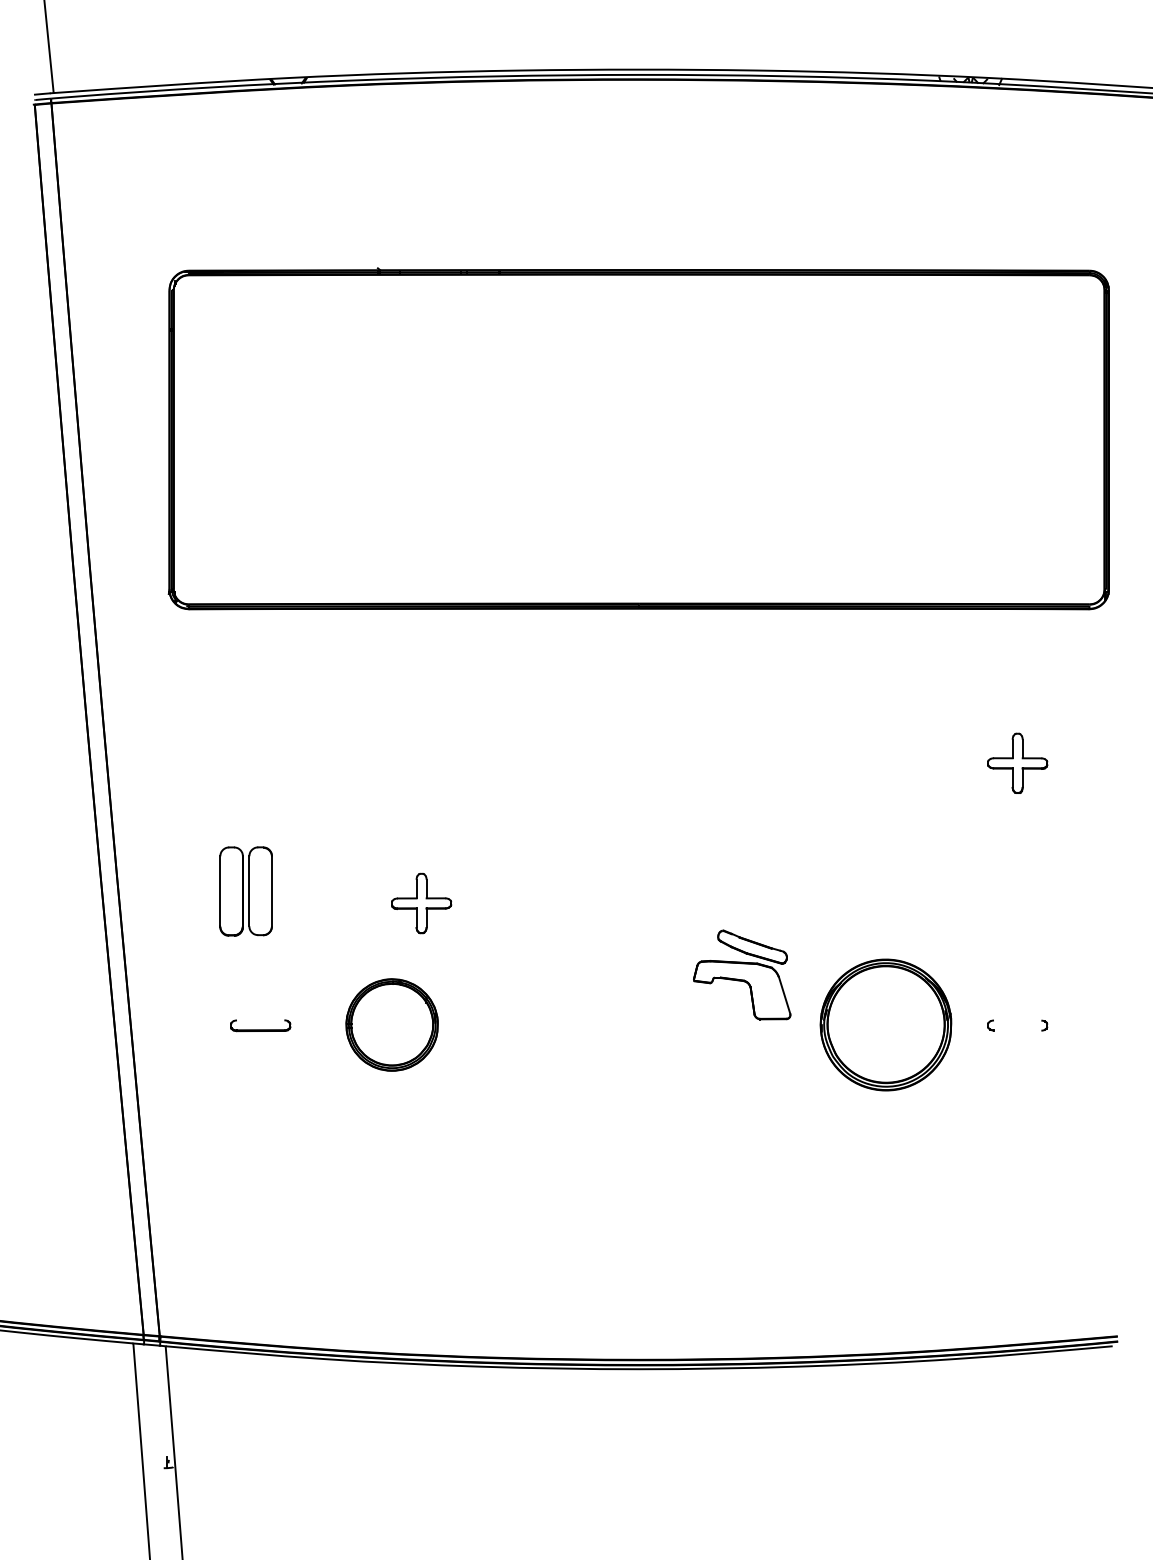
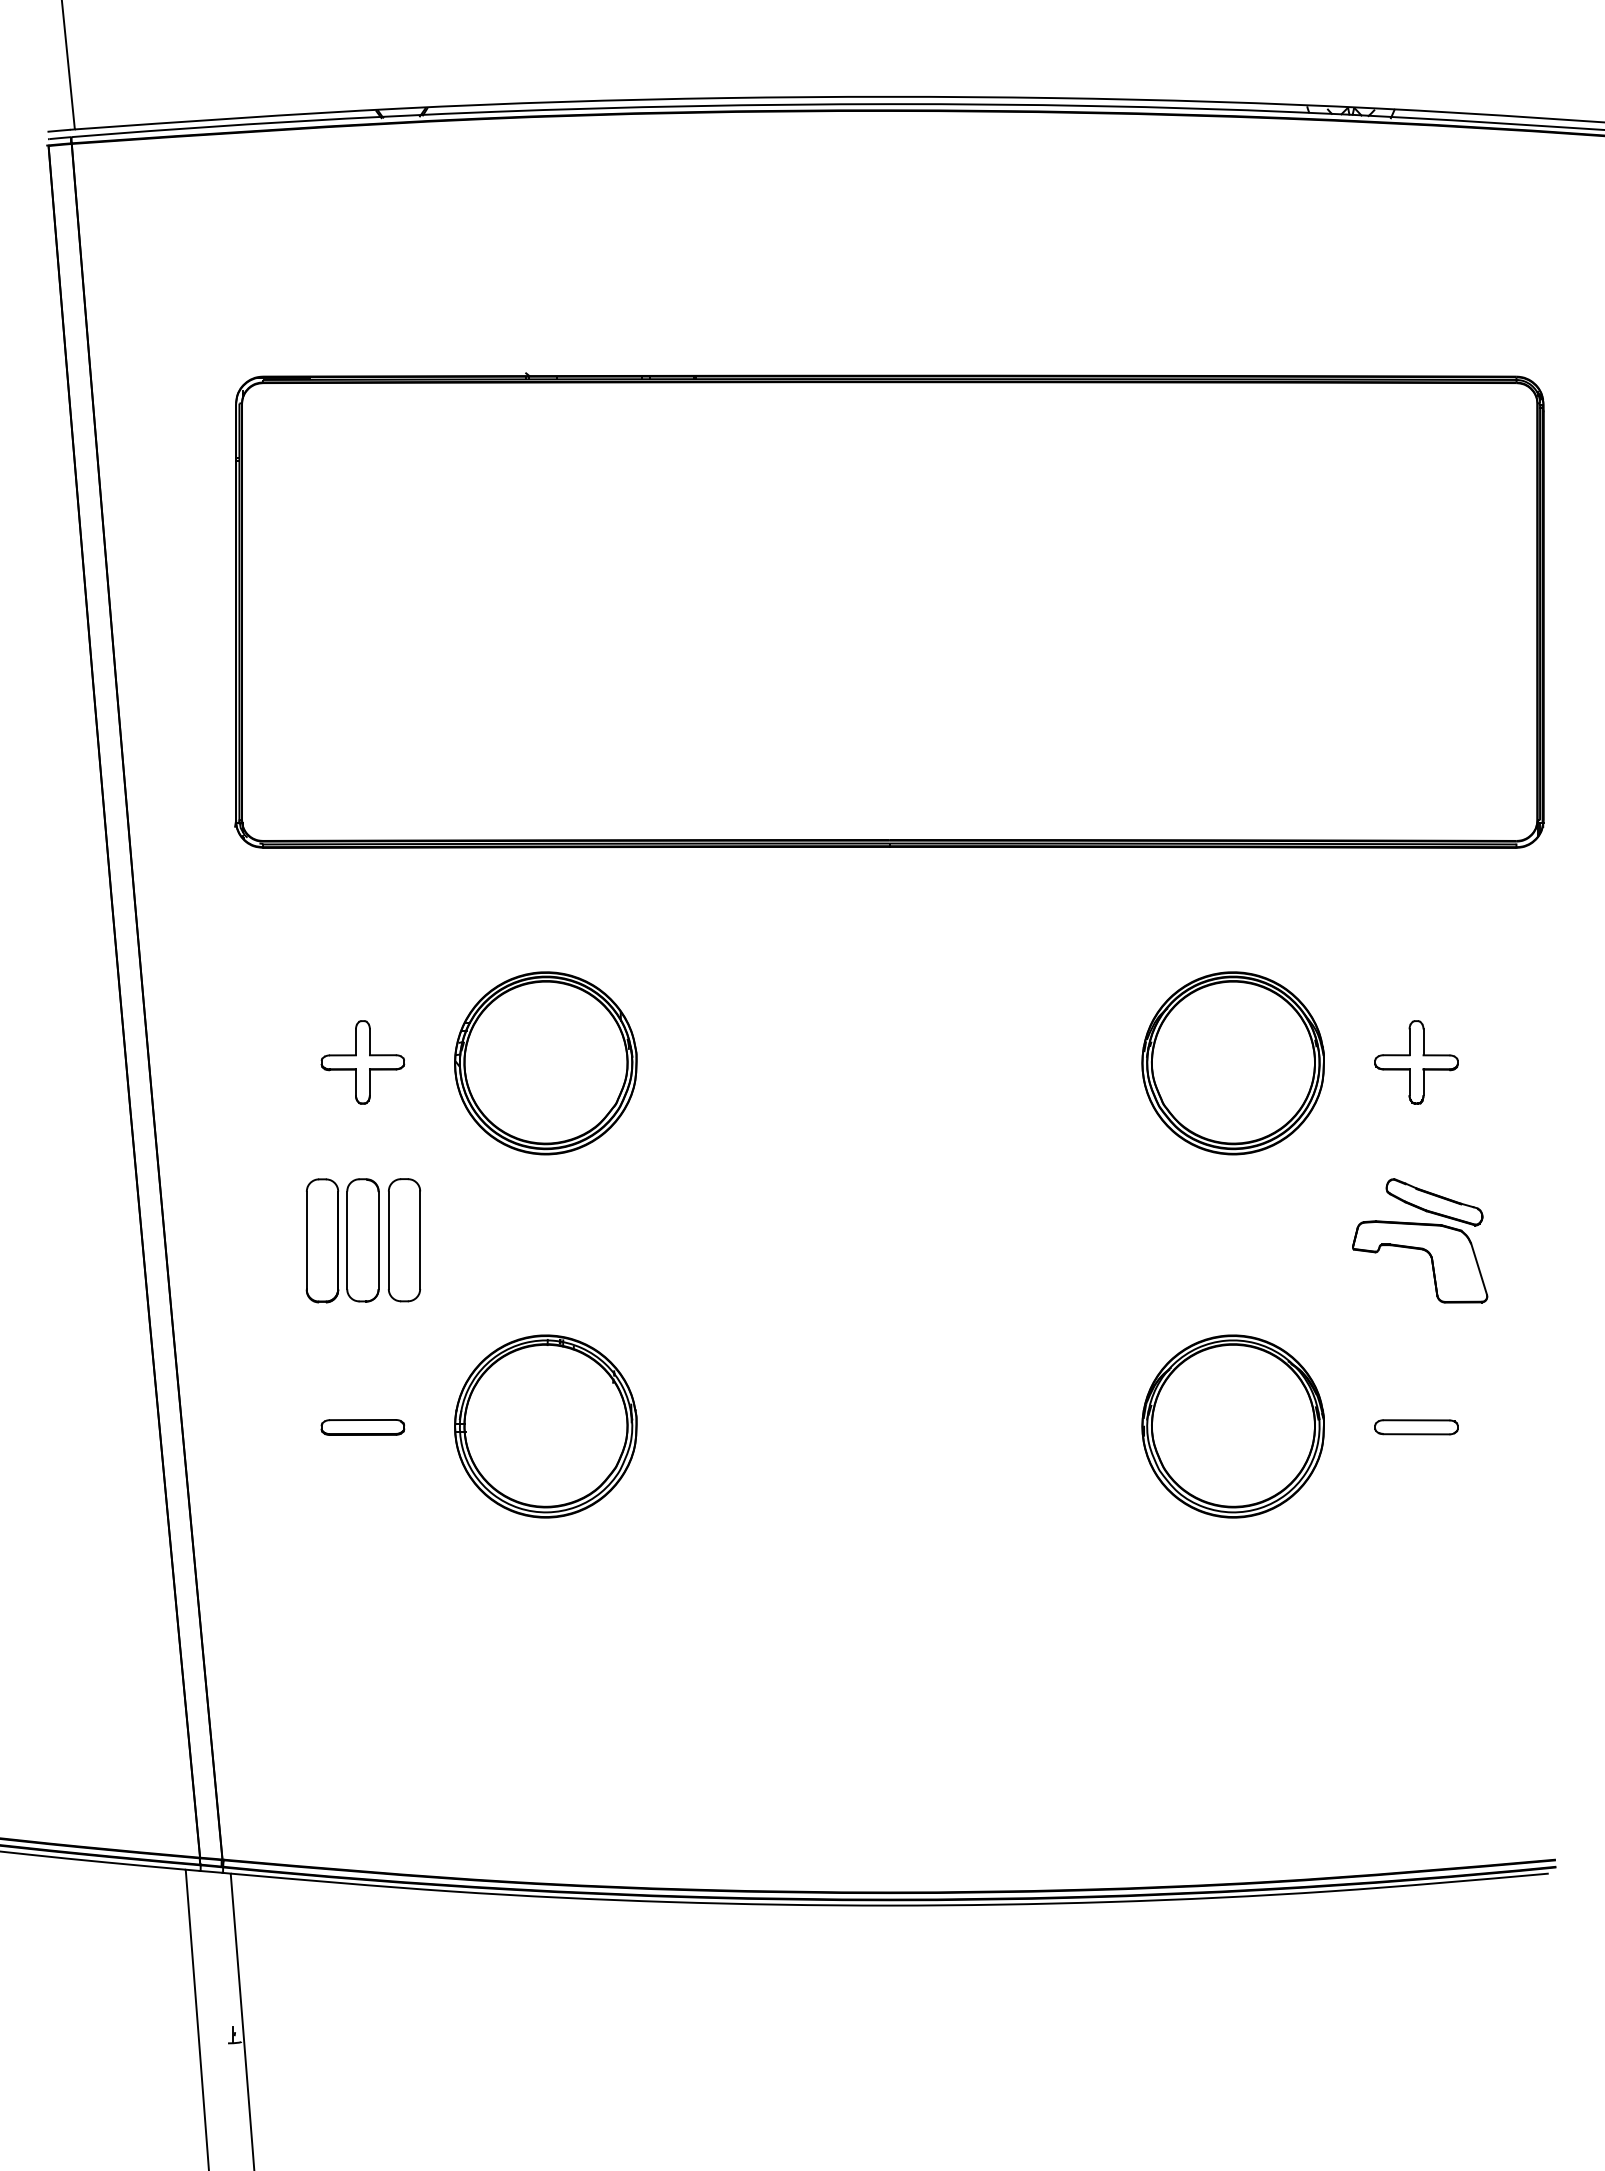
part: (391, 764) -> (545, 1063), added
part: (885, 764) -> (1232, 1063), added
part: (290, 891) -> (404, 1240), added
part: (421, 903) -> (362, 1062), moved
part: (742, 974) -> (1420, 1240), moved
line: (260, 1019) -> (362, 1419), added
line: (1017, 1020) -> (1416, 1420), added
part: (391, 1025) -> (545, 1426), size x1.43
line: (1017, 1030) -> (1416, 1434), added

